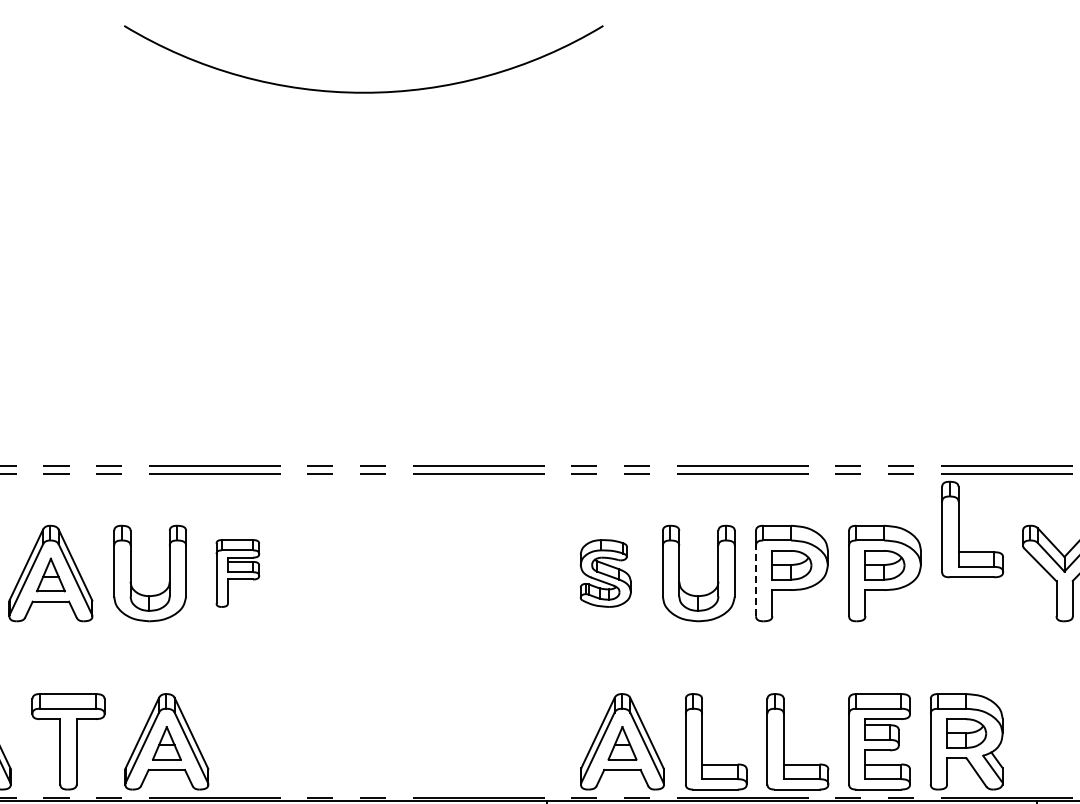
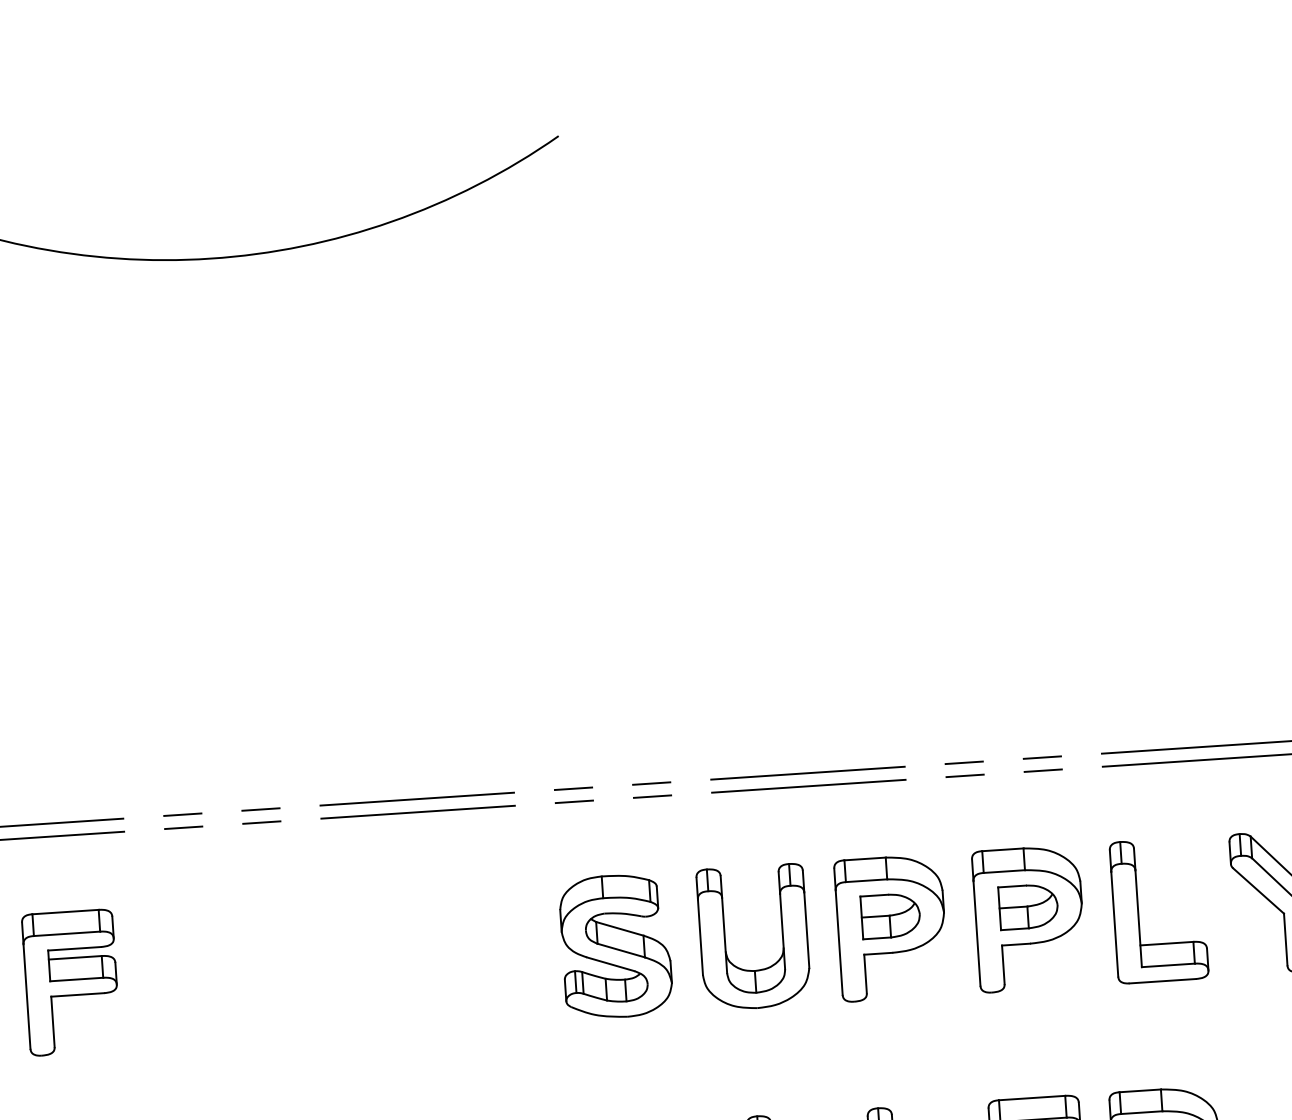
part: (959, 529) -> (1139, 911), moved
part: (237, 573) -> (70, 982), size x1.43
part: (605, 573) -> (615, 946), size x1.43
line: (756, 580) -> (839, 941), dashed -> solid

